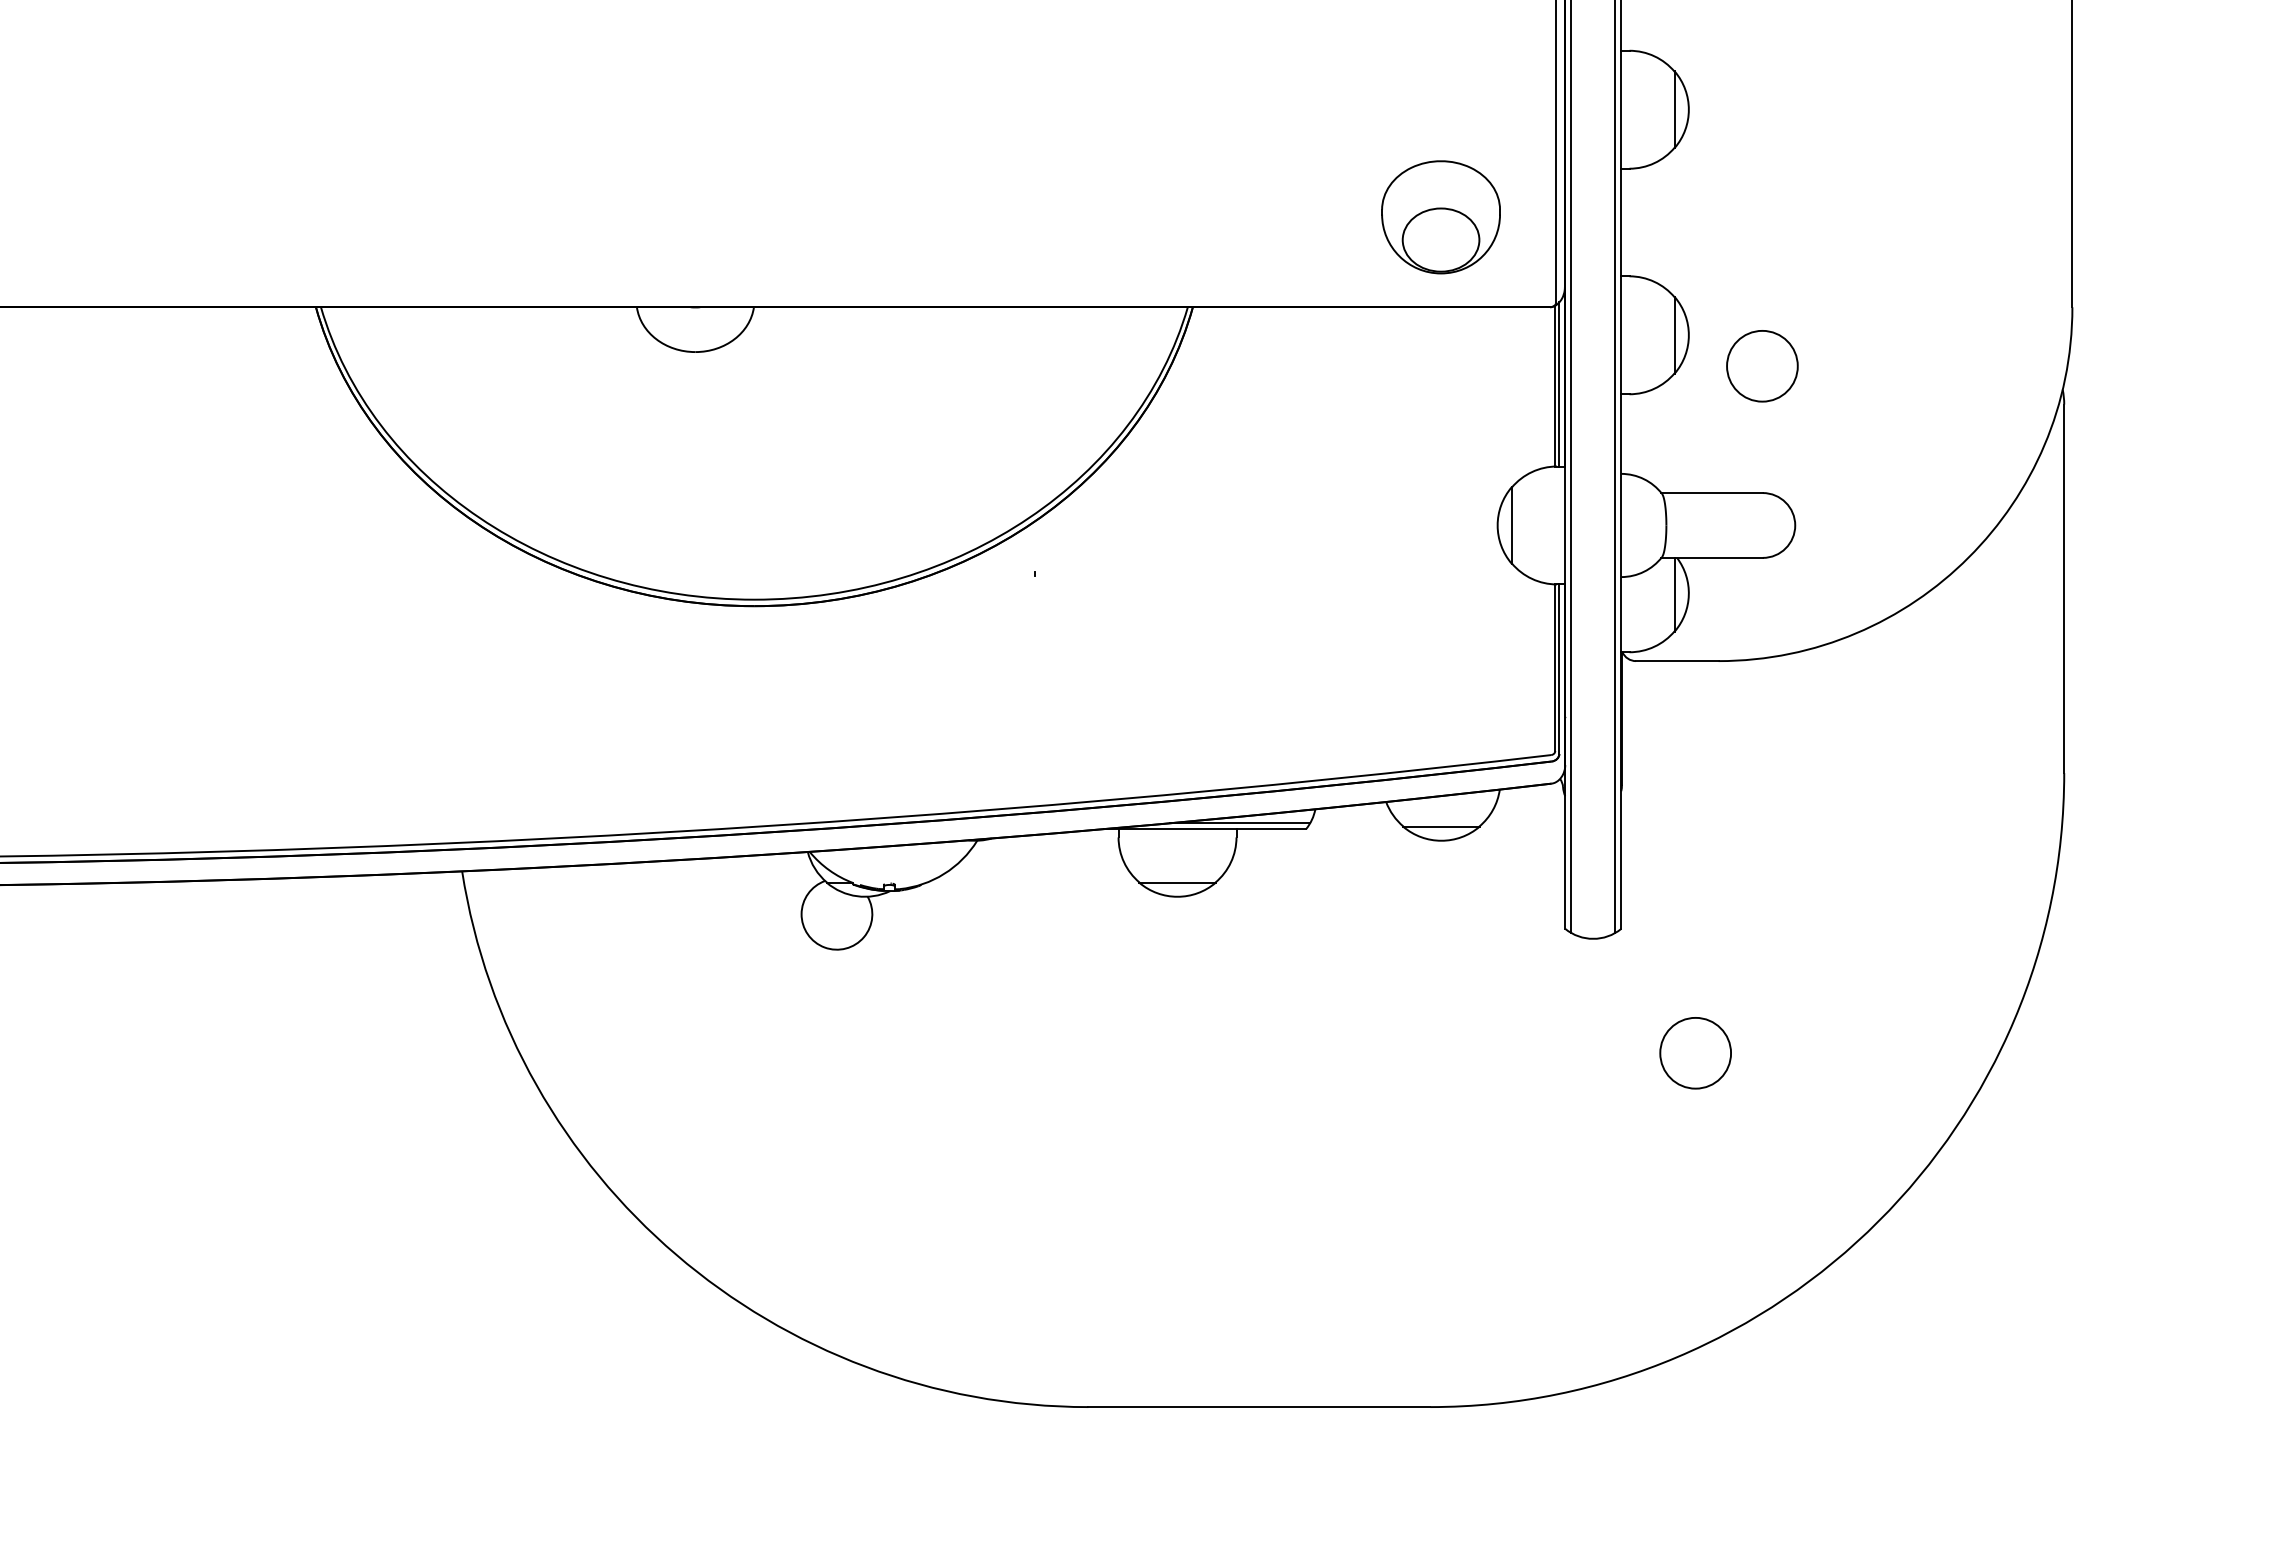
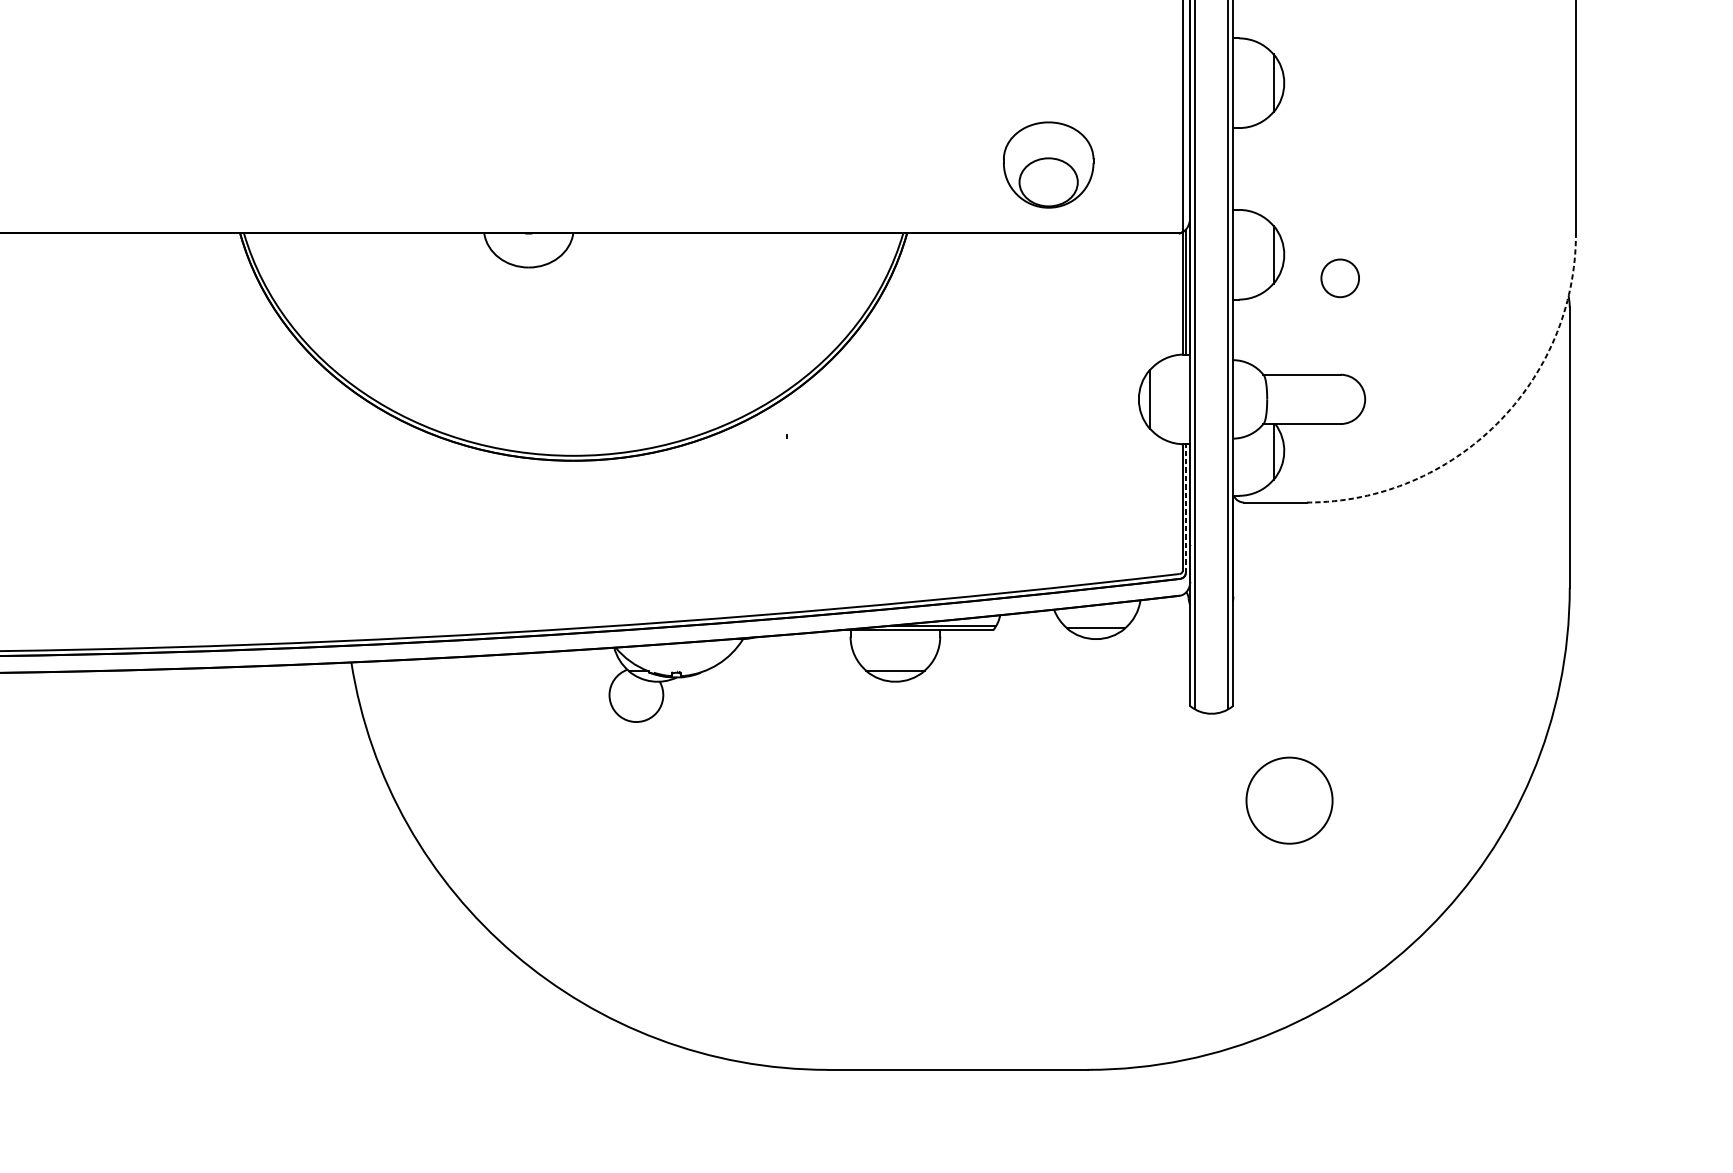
part: (1440, 217) -> (1048, 165), moved
circle: (1762, 366) -> (1340, 278), size x0.7
arc: (1968, 557) -> (1496, 423), solid -> dashed
line: (1559, 669) -> (1185, 508), solid -> dashed
circle: (1695, 1053) -> (1289, 800), size x1.6

